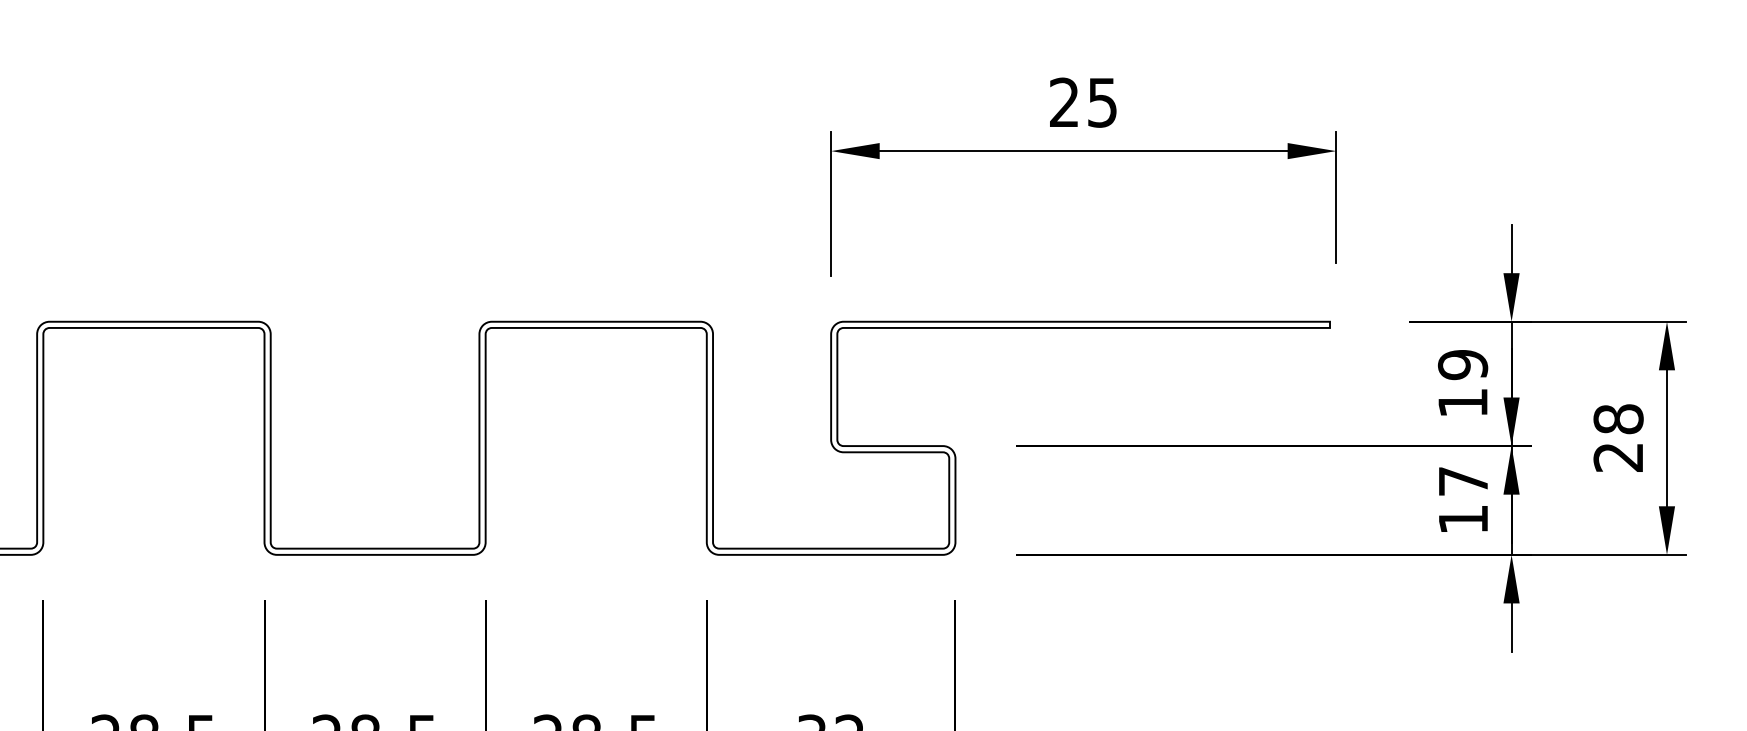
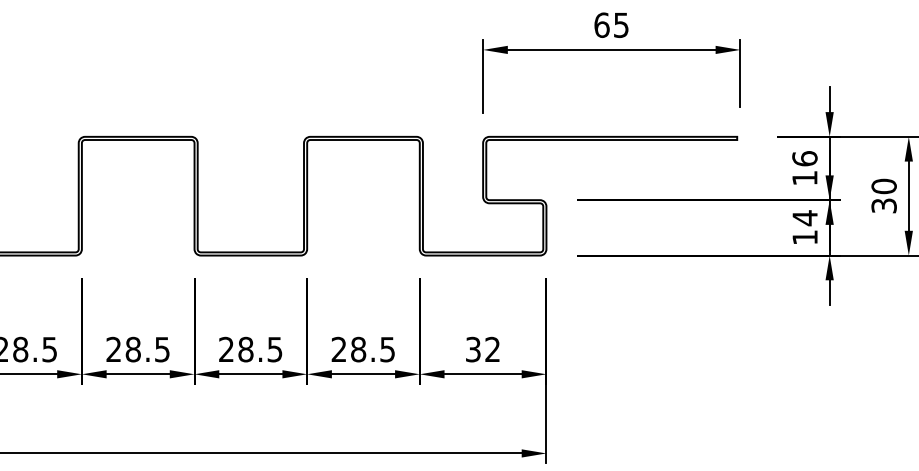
text: (1063, 101) -> (601, 24), 25 -> 65
text: (1462, 364) -> (804, 158), 19 -> 16
text: (1617, 436) -> (883, 195), 28 -> 30
text: (1462, 482) -> (804, 218), 17 -> 14

